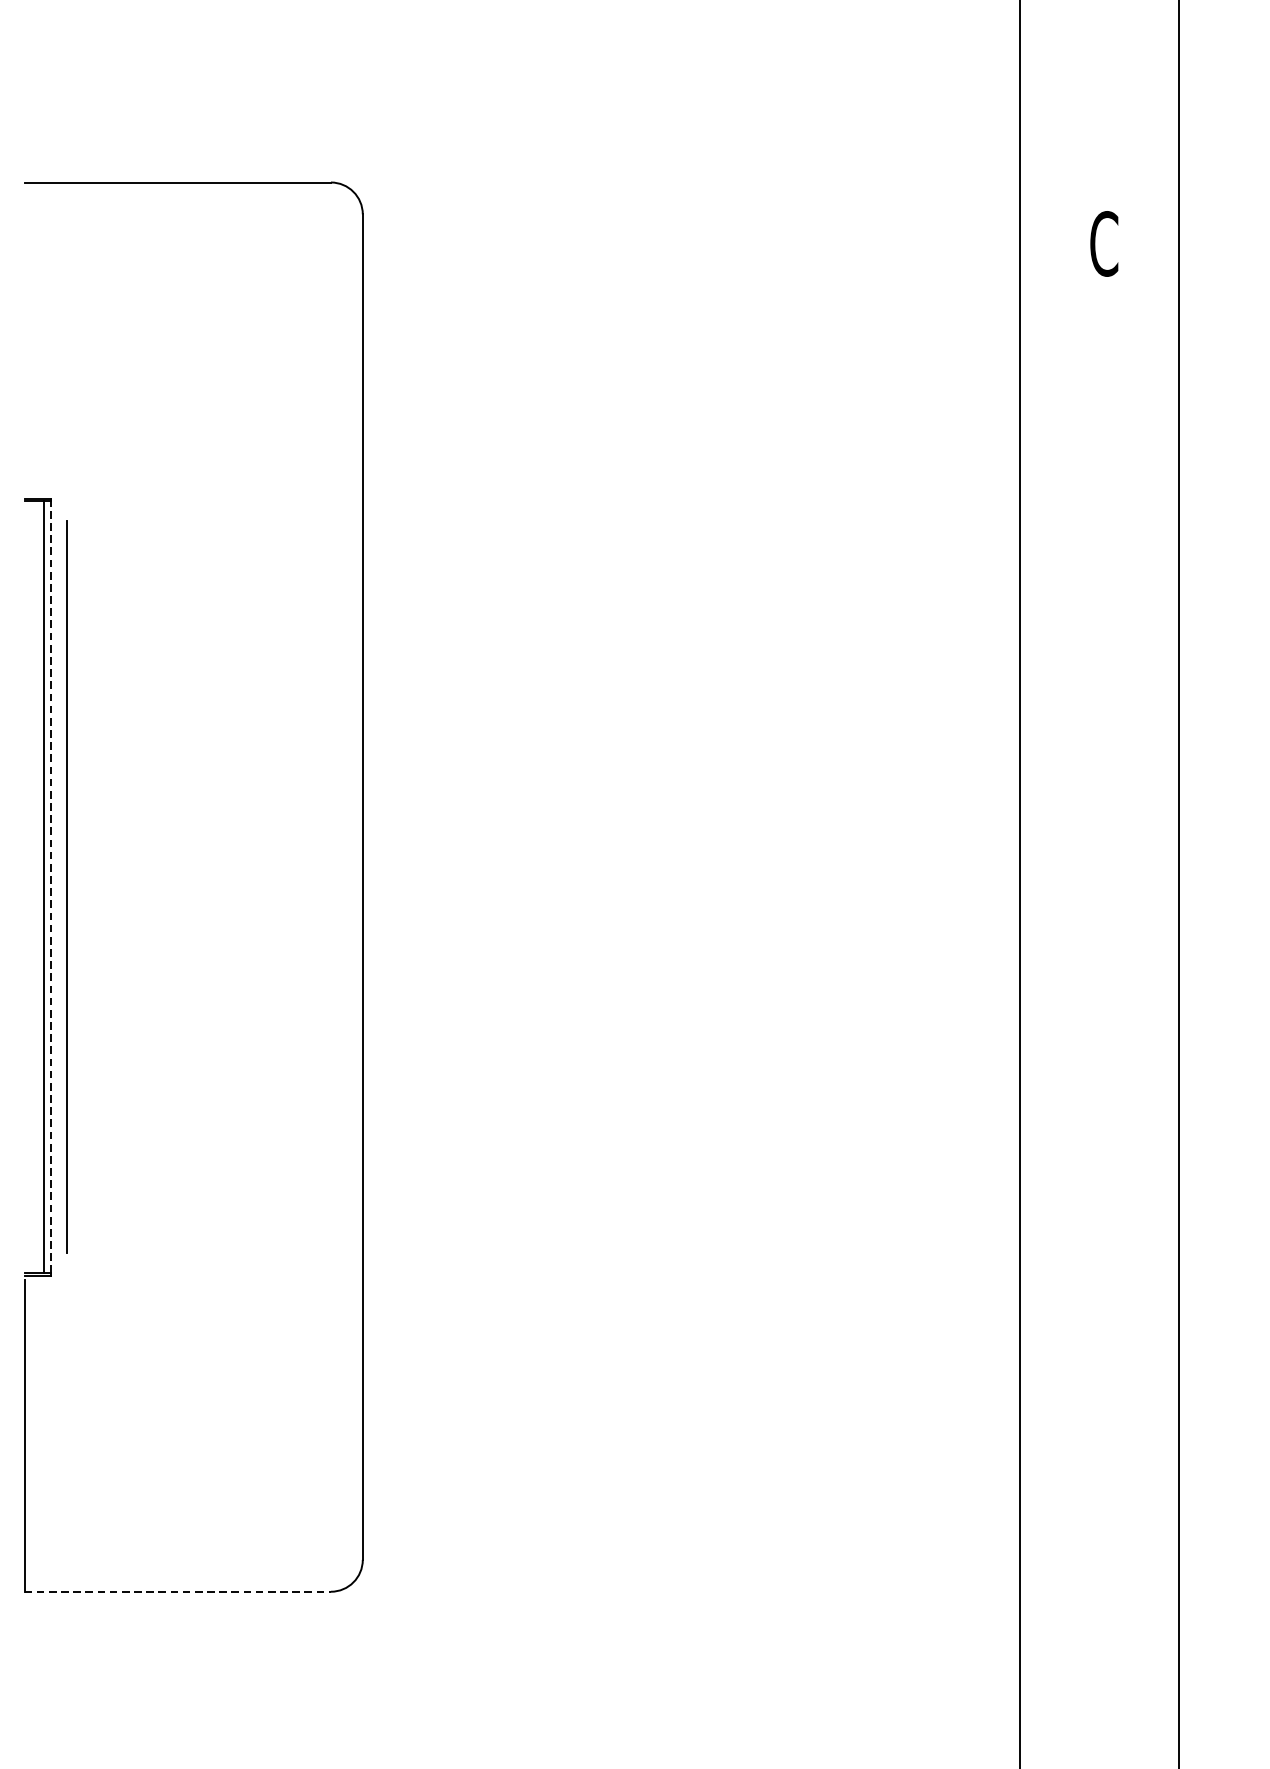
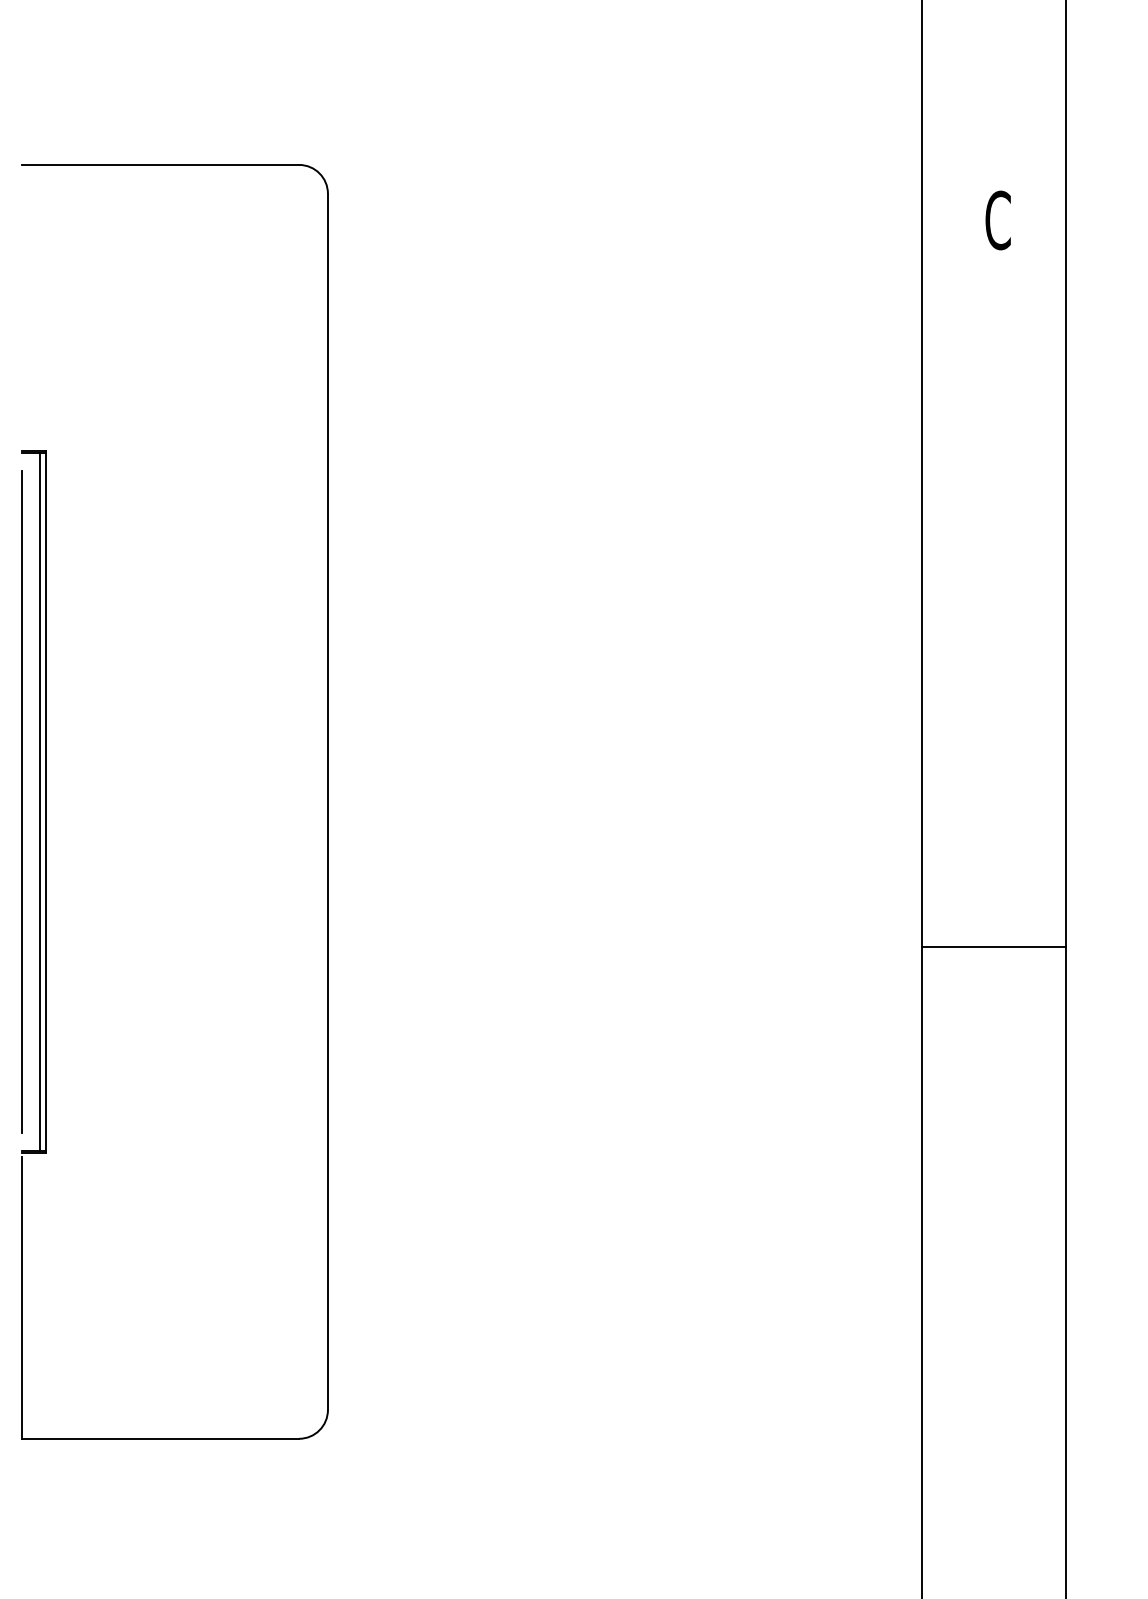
line: (50, 886) -> (45, 801), dashed -> solid
line: (65, 886) -> (21, 801), moved
line: (1099, 1047) -> (993, 946), added
line: (178, 1591) -> (161, 1438), dashed -> solid

